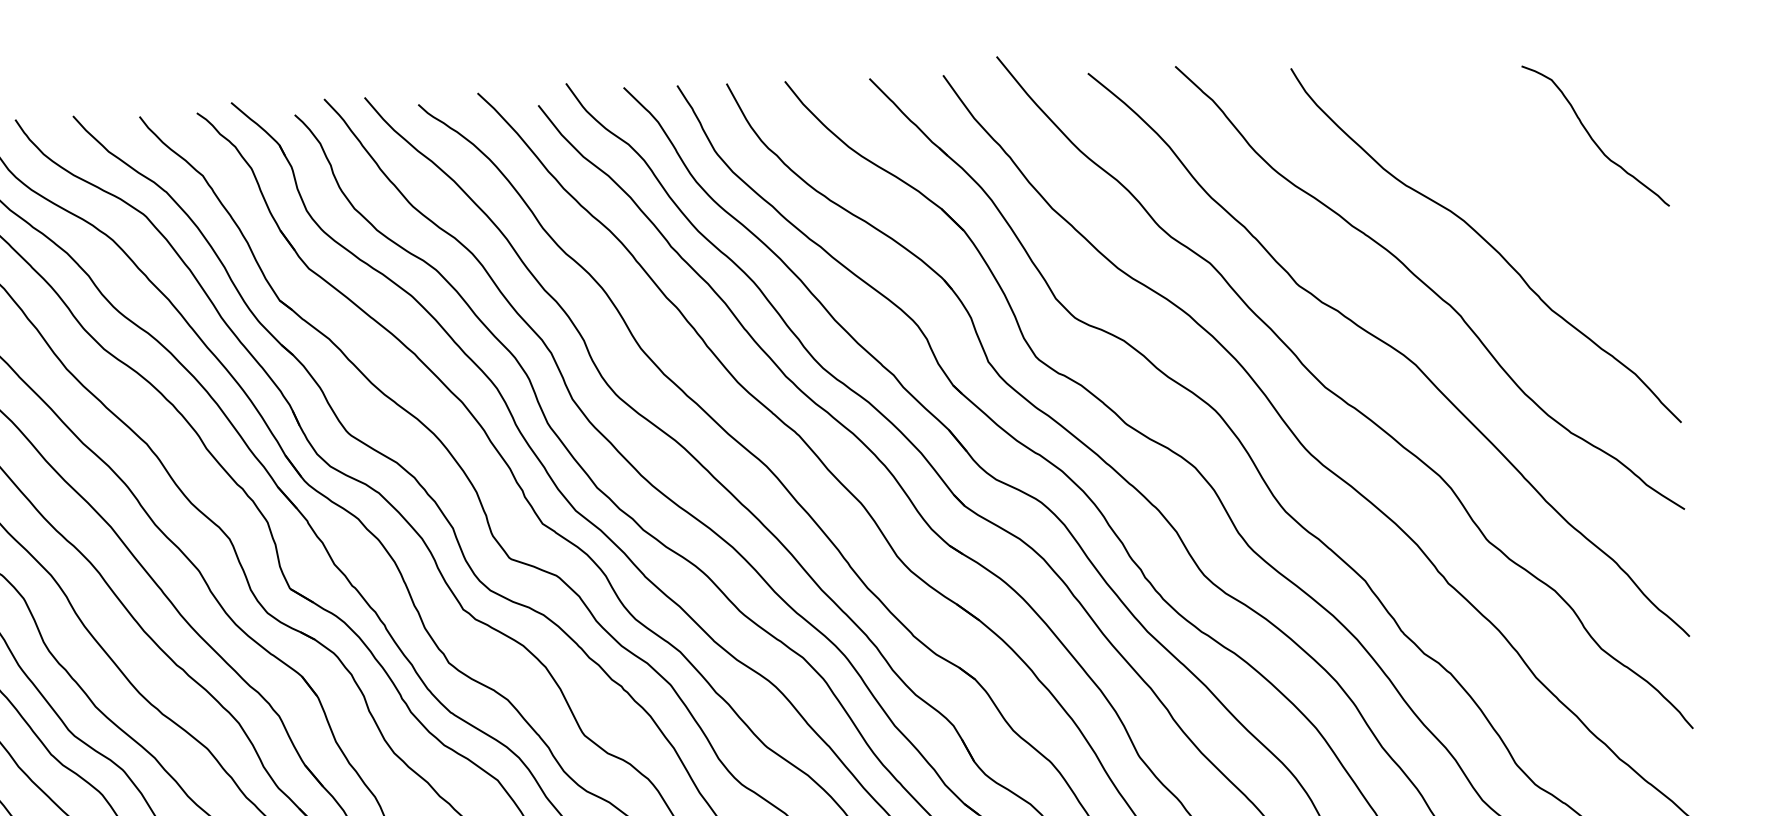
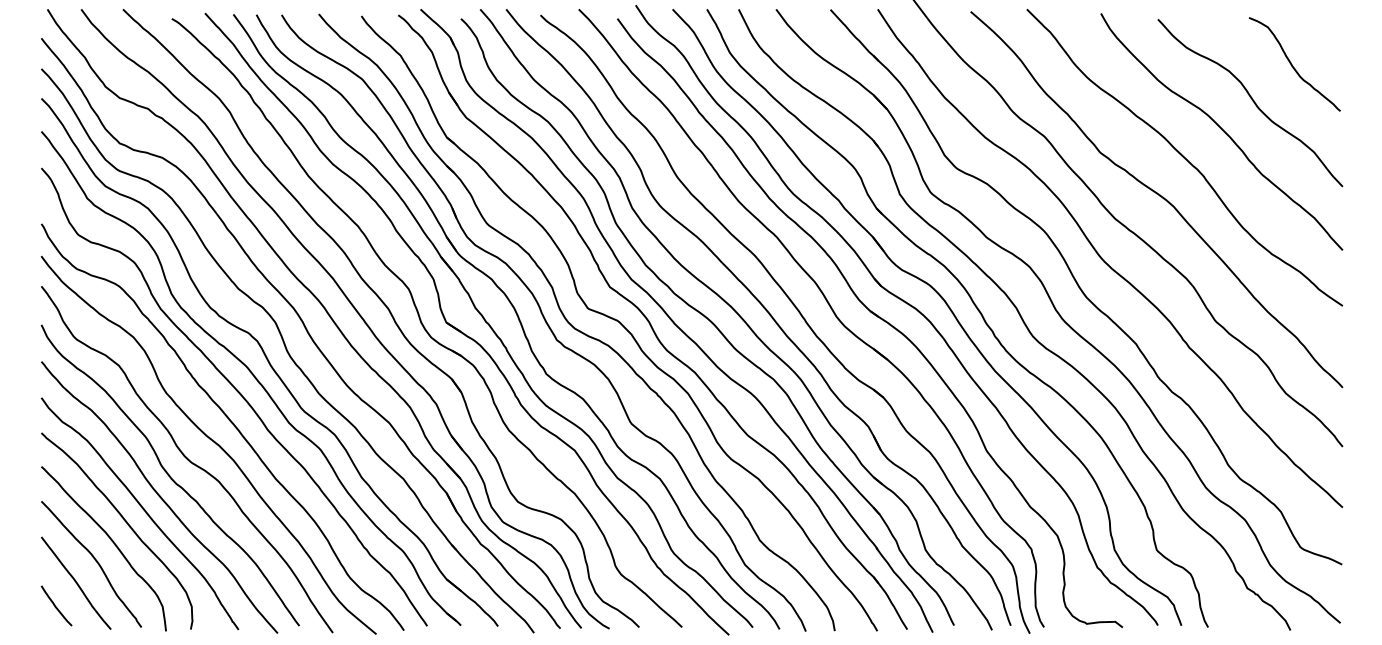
curve: (1531, 196) -> (1252, 101), added

